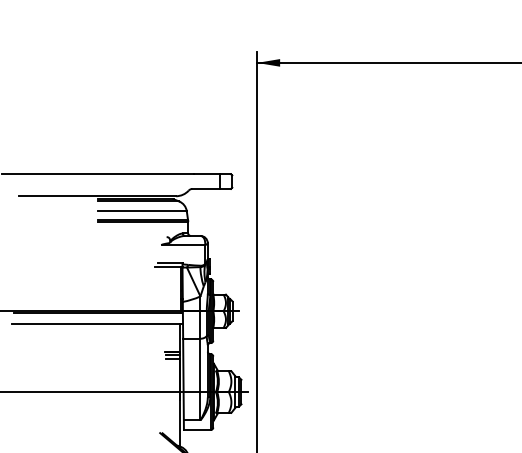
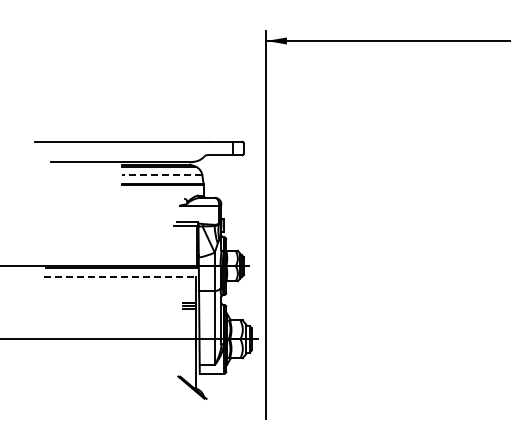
line: (141, 211) -> (161, 175), solid -> dashed
line: (98, 323) -> (122, 277), solid -> dashed

